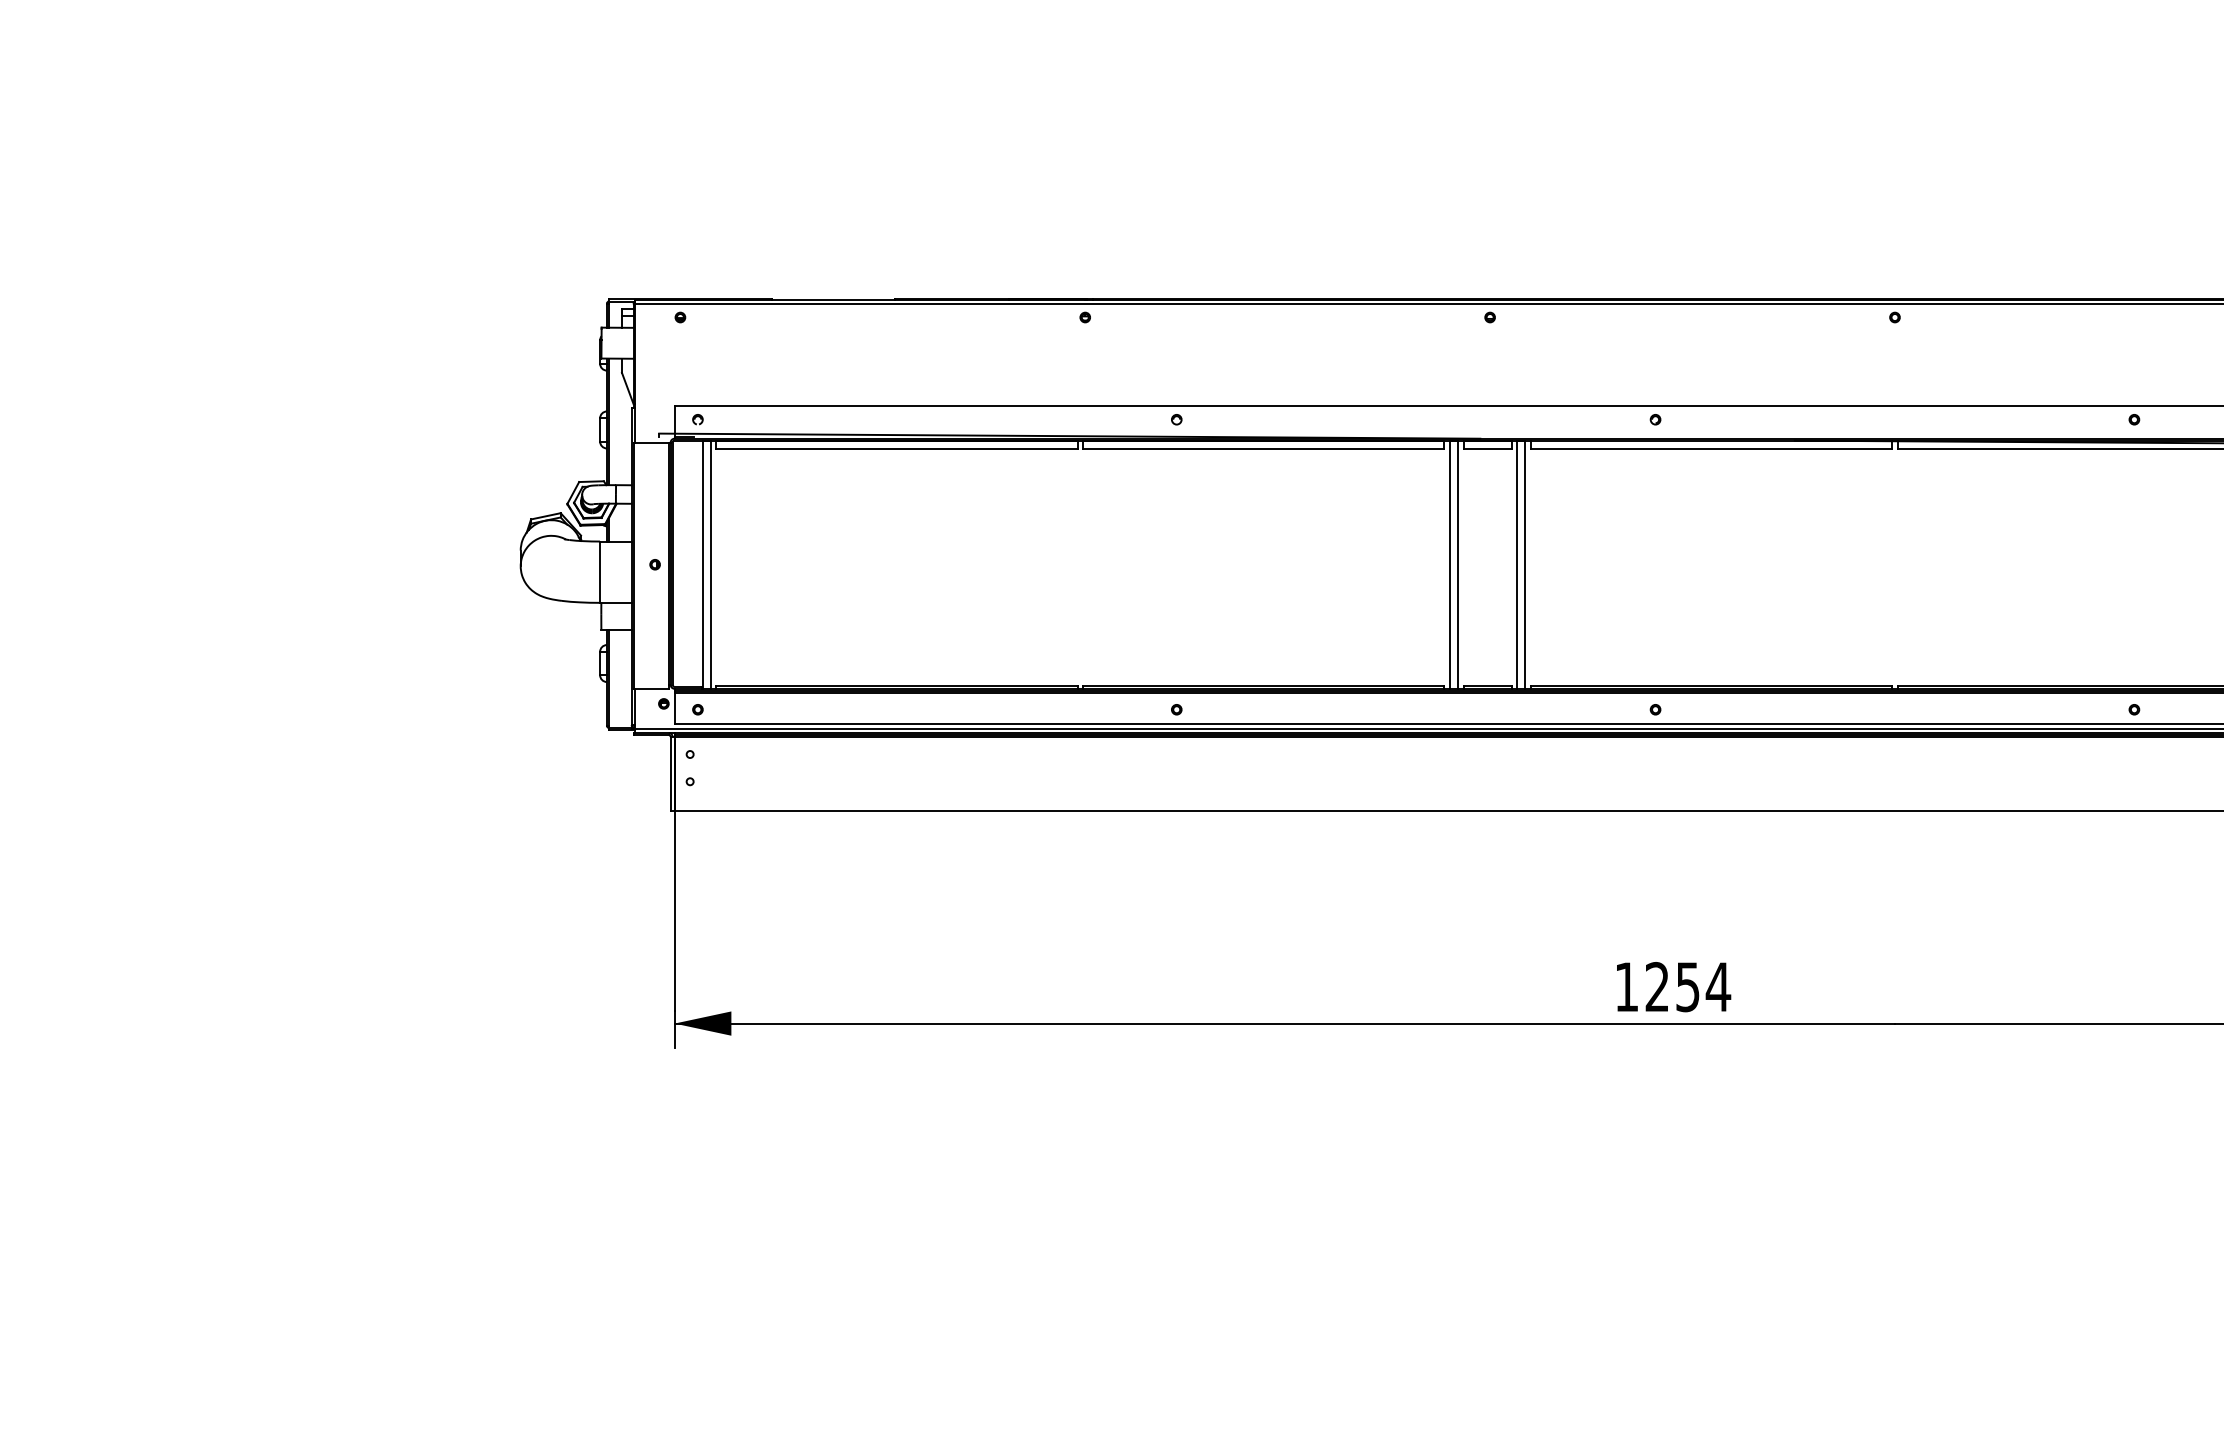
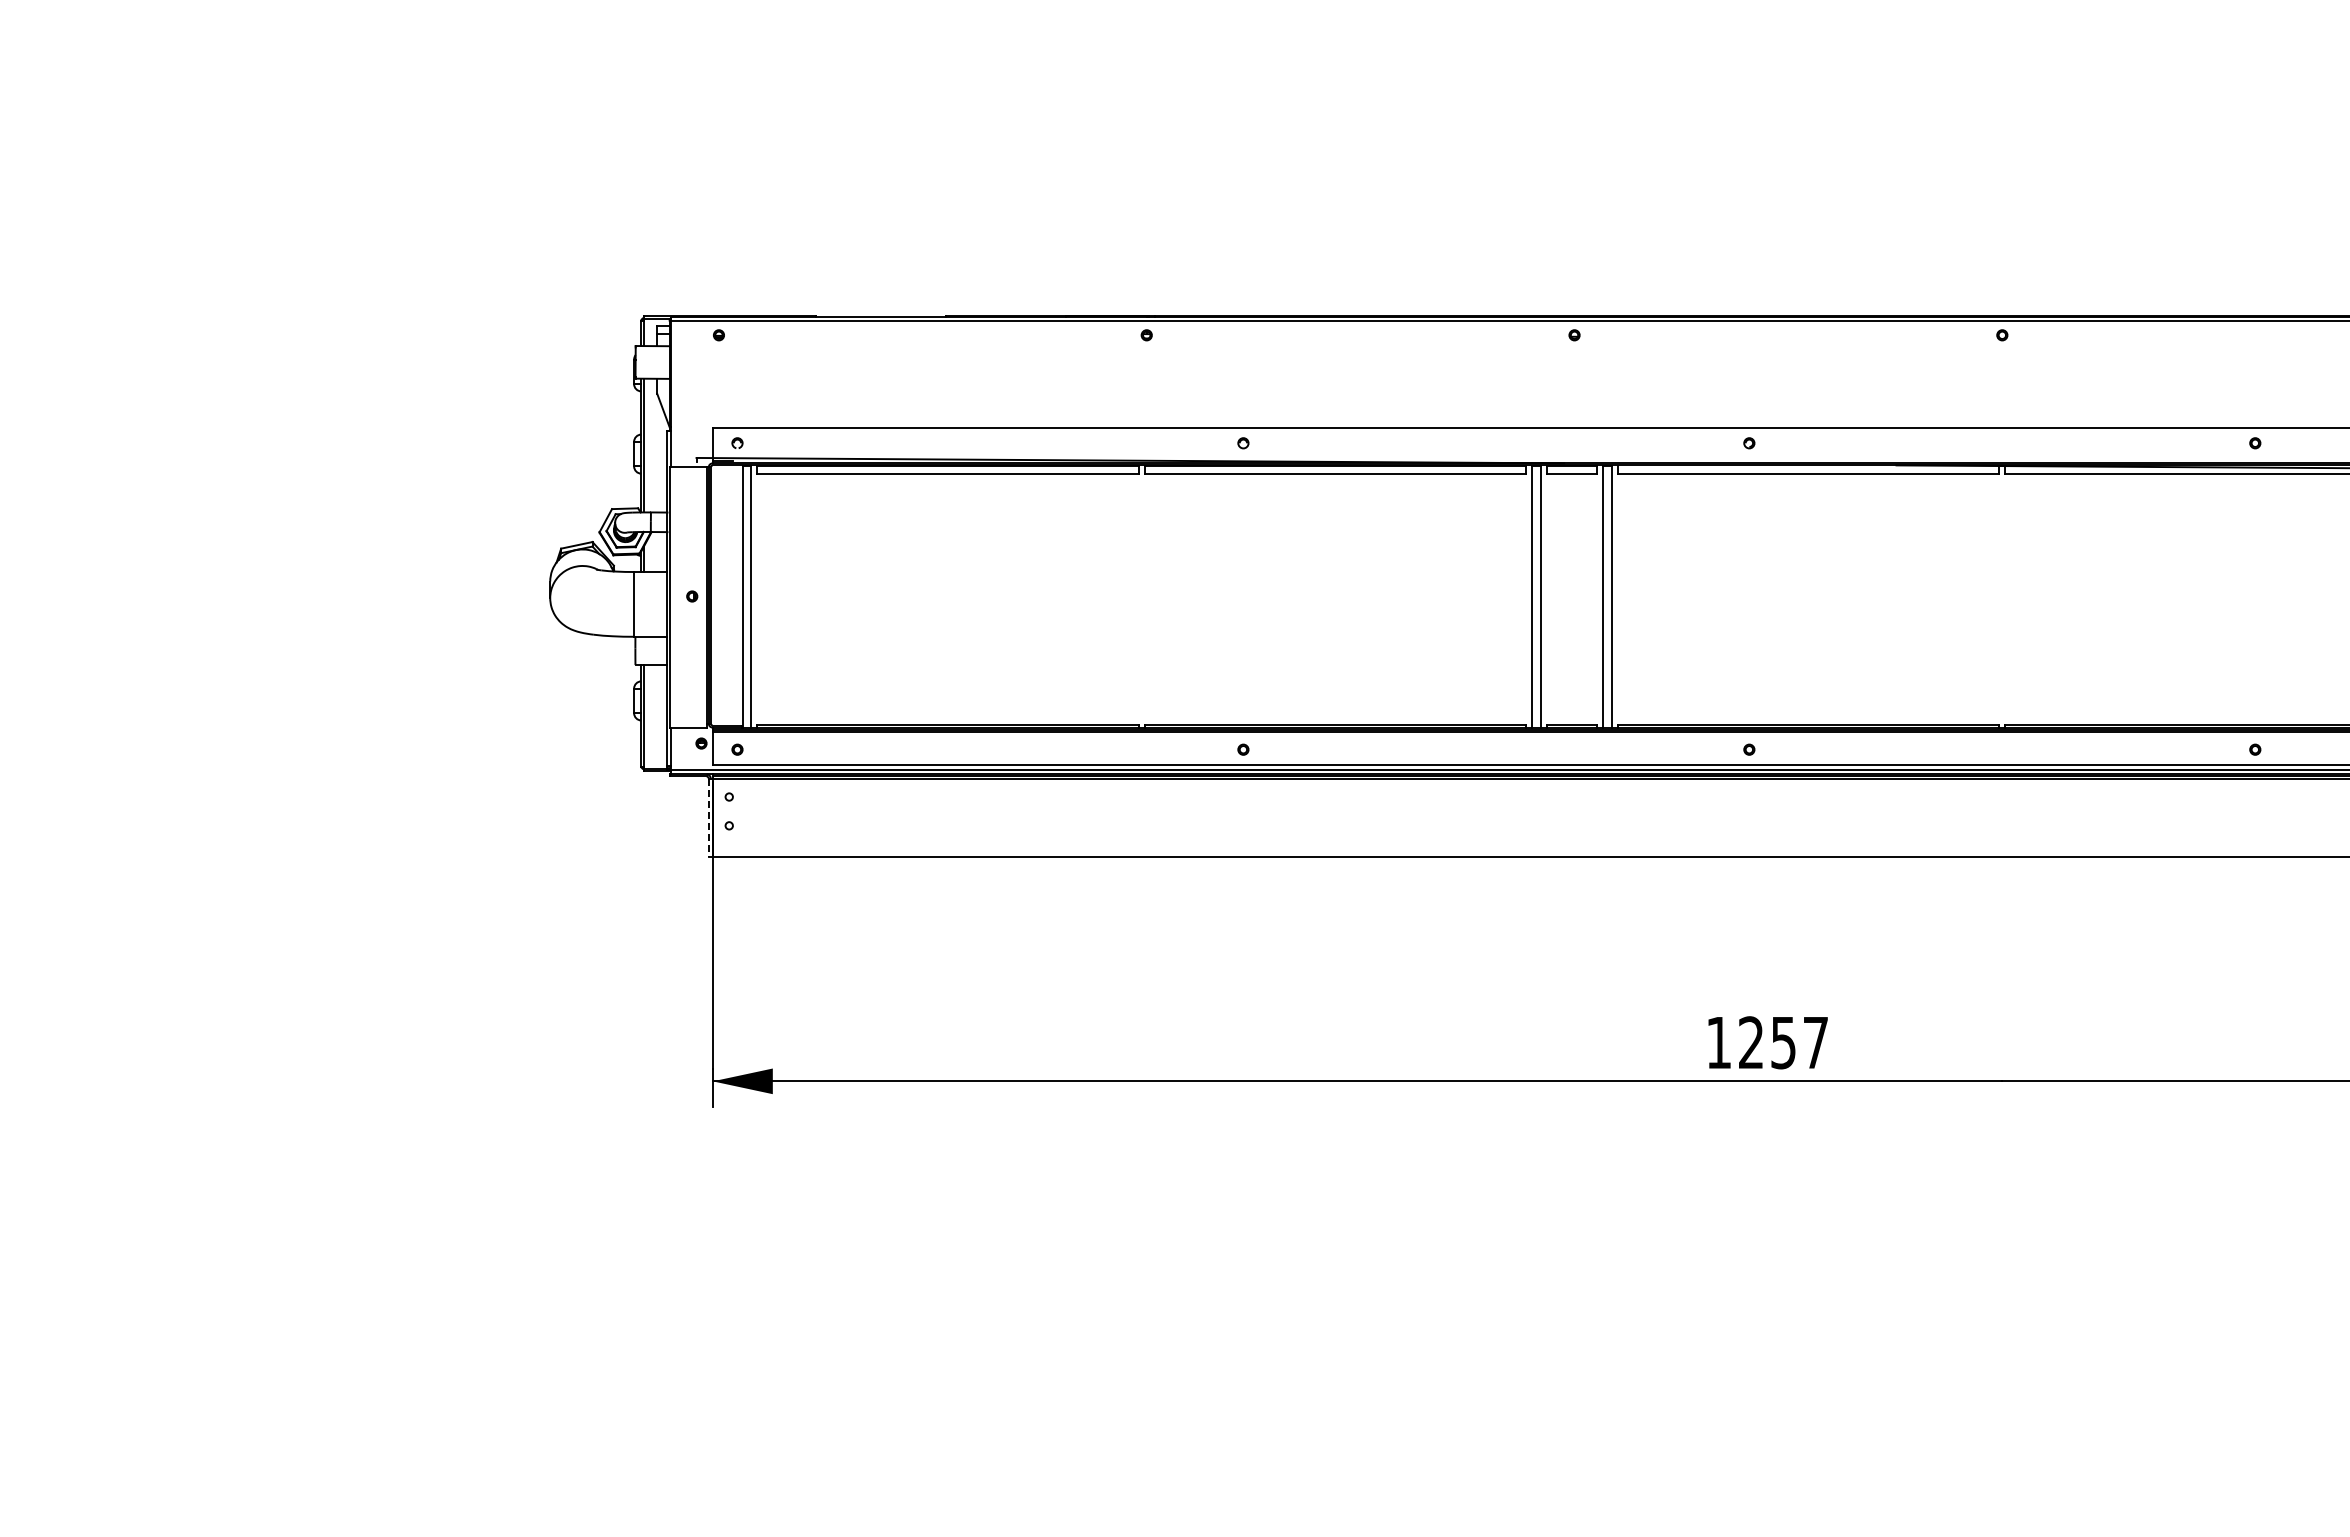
line: (670, 774) -> (708, 818), solid -> dashed
text: (1718, 986) -> (1815, 1042), 1254 -> 1257

